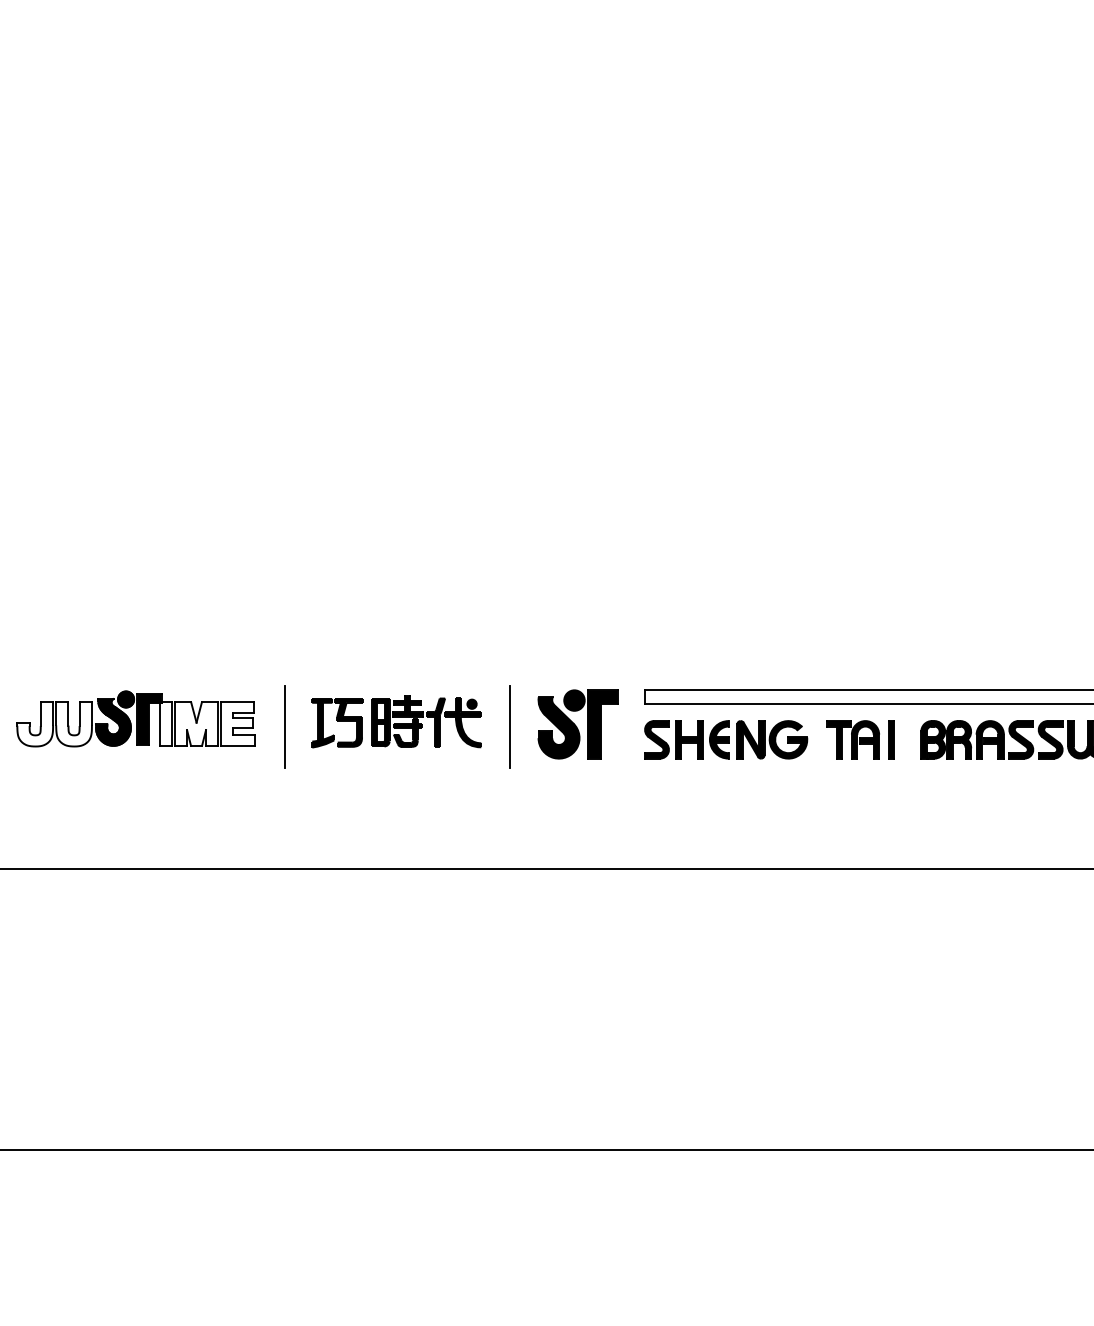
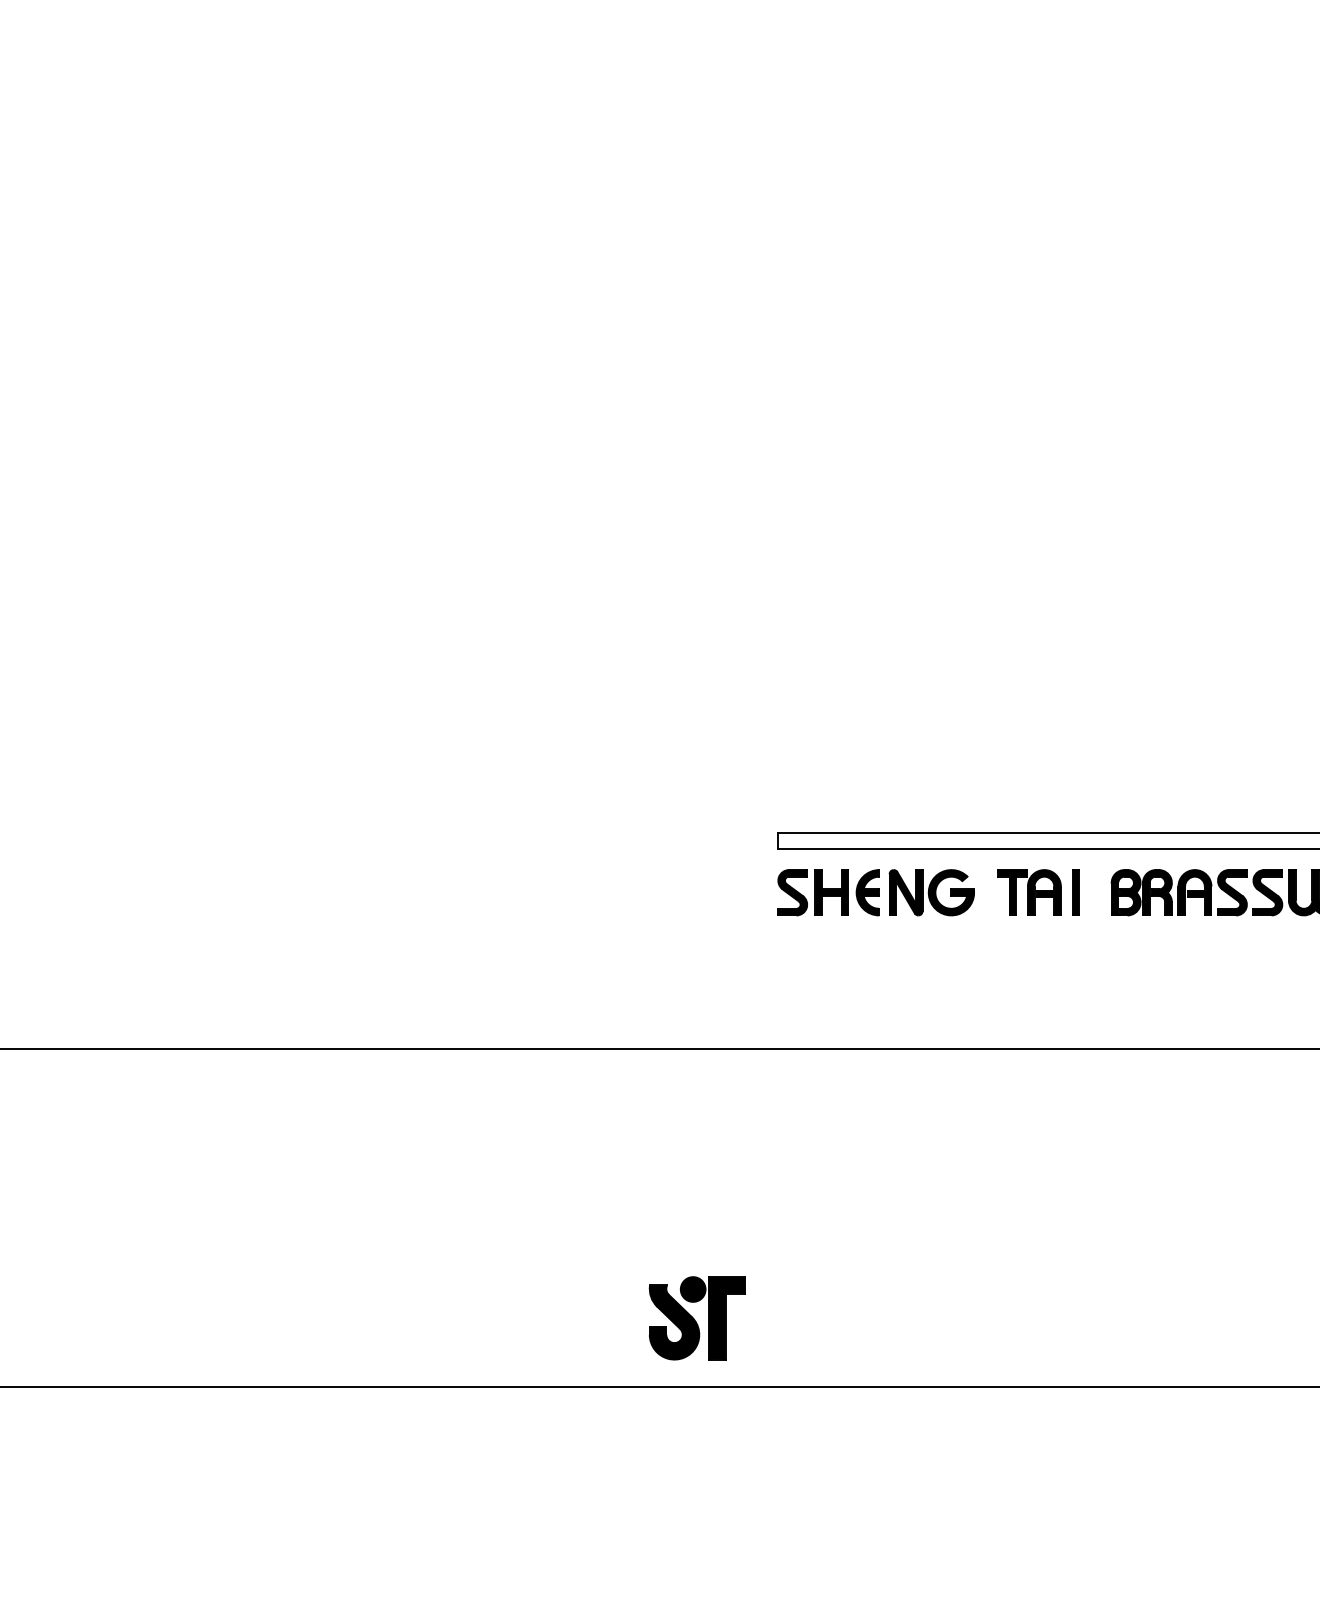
part: (135, 718) -> (163, 866), removed
part: (396, 721) -> (478, 870), removed
part: (577, 724) -> (696, 1318), moved
line: (285, 726) -> (344, 876), removed
line: (509, 726) -> (614, 876), removed

